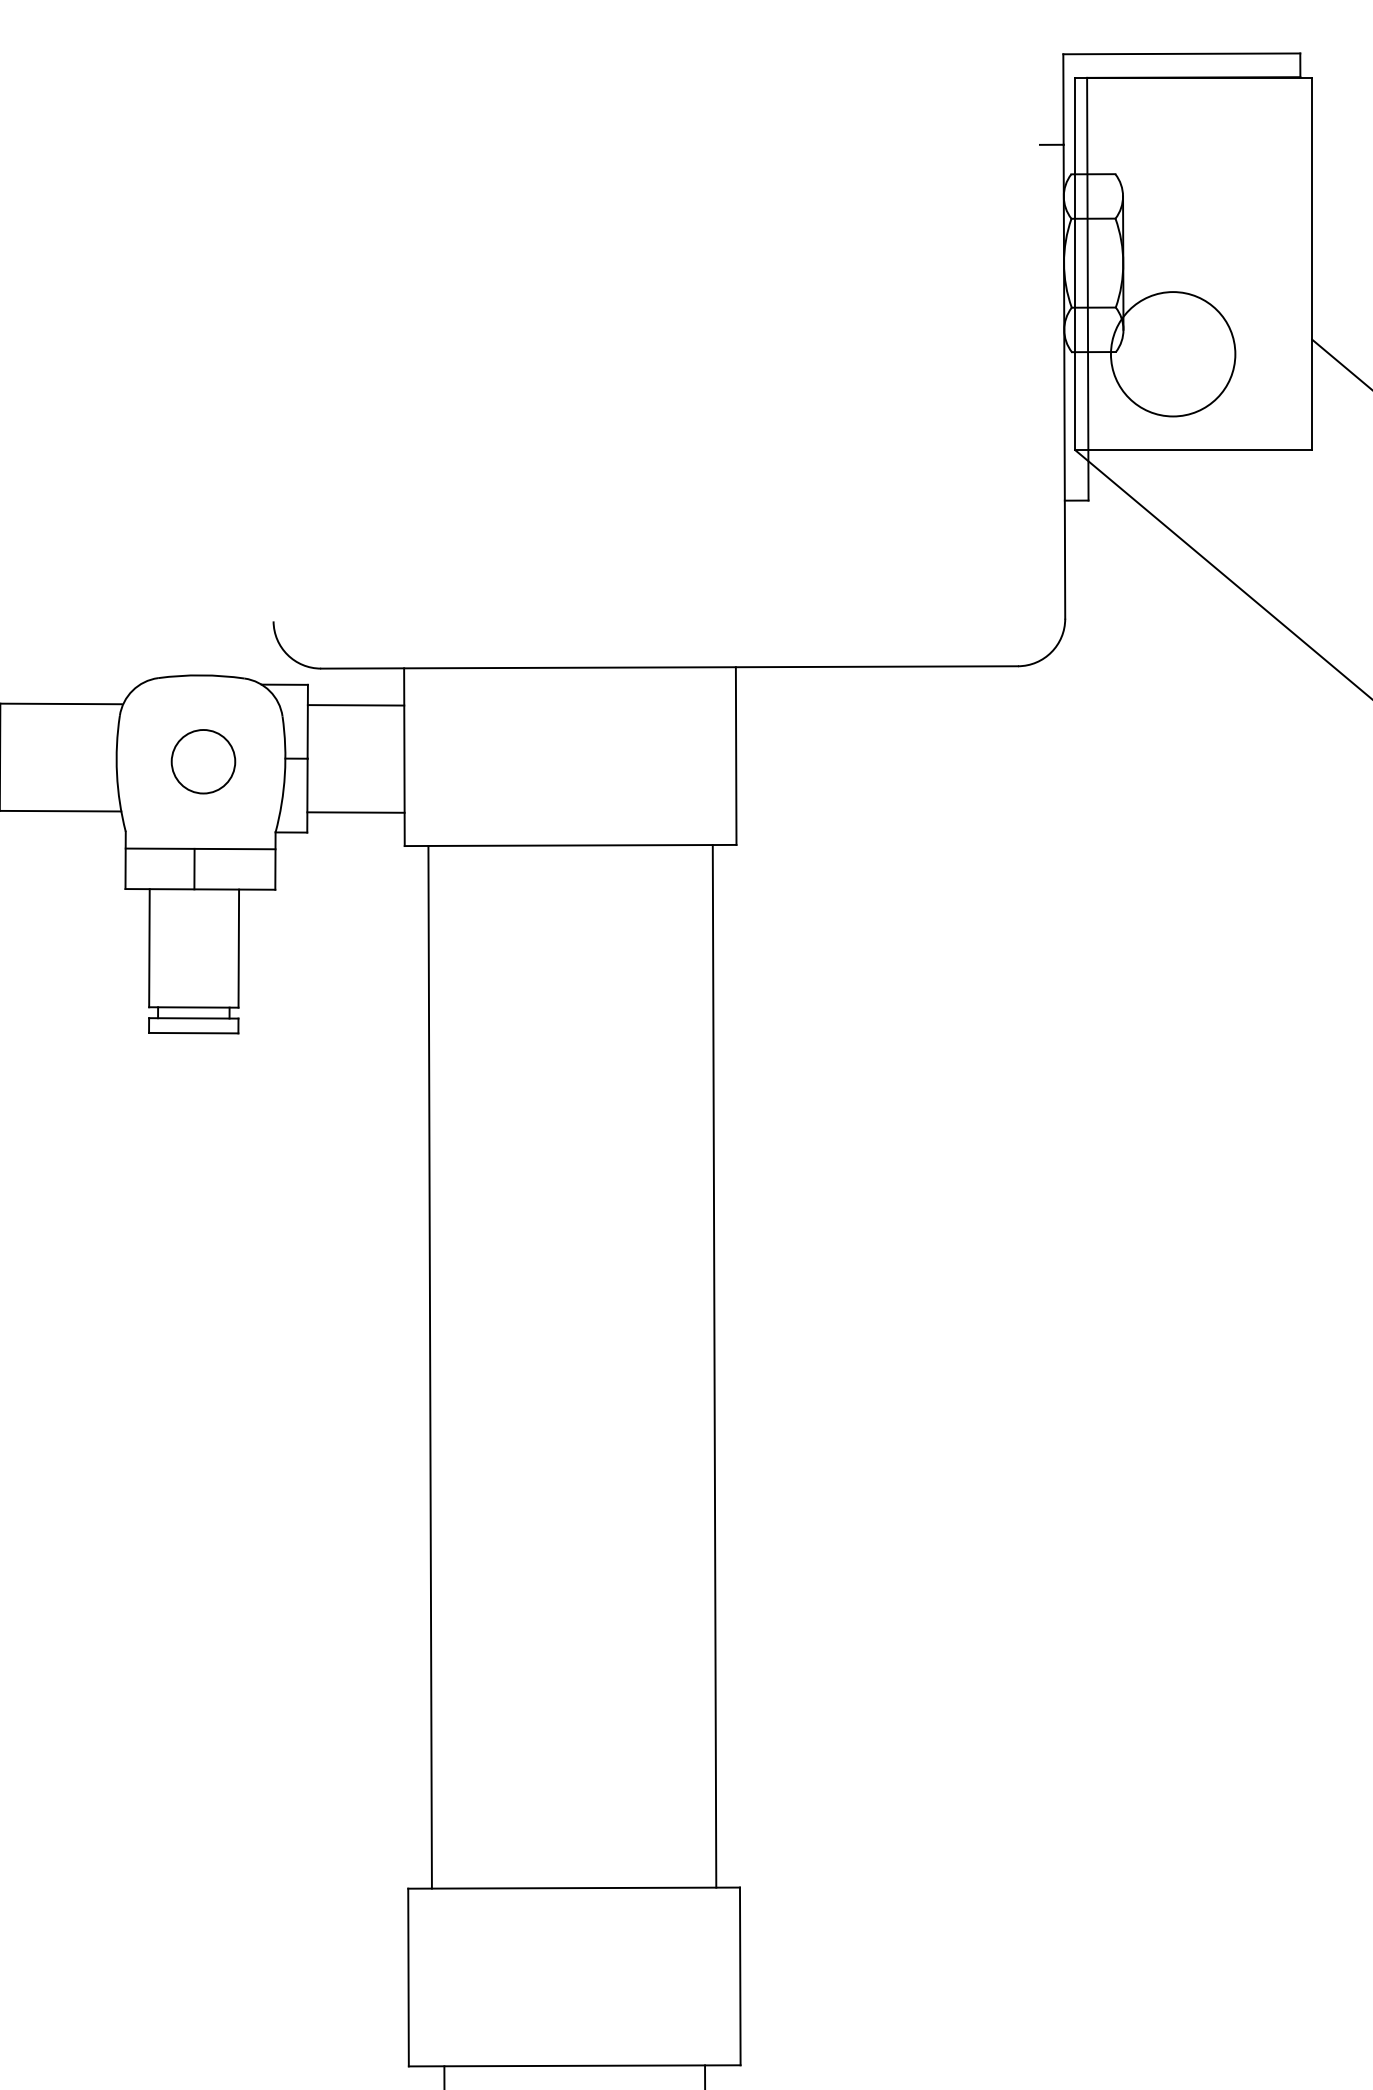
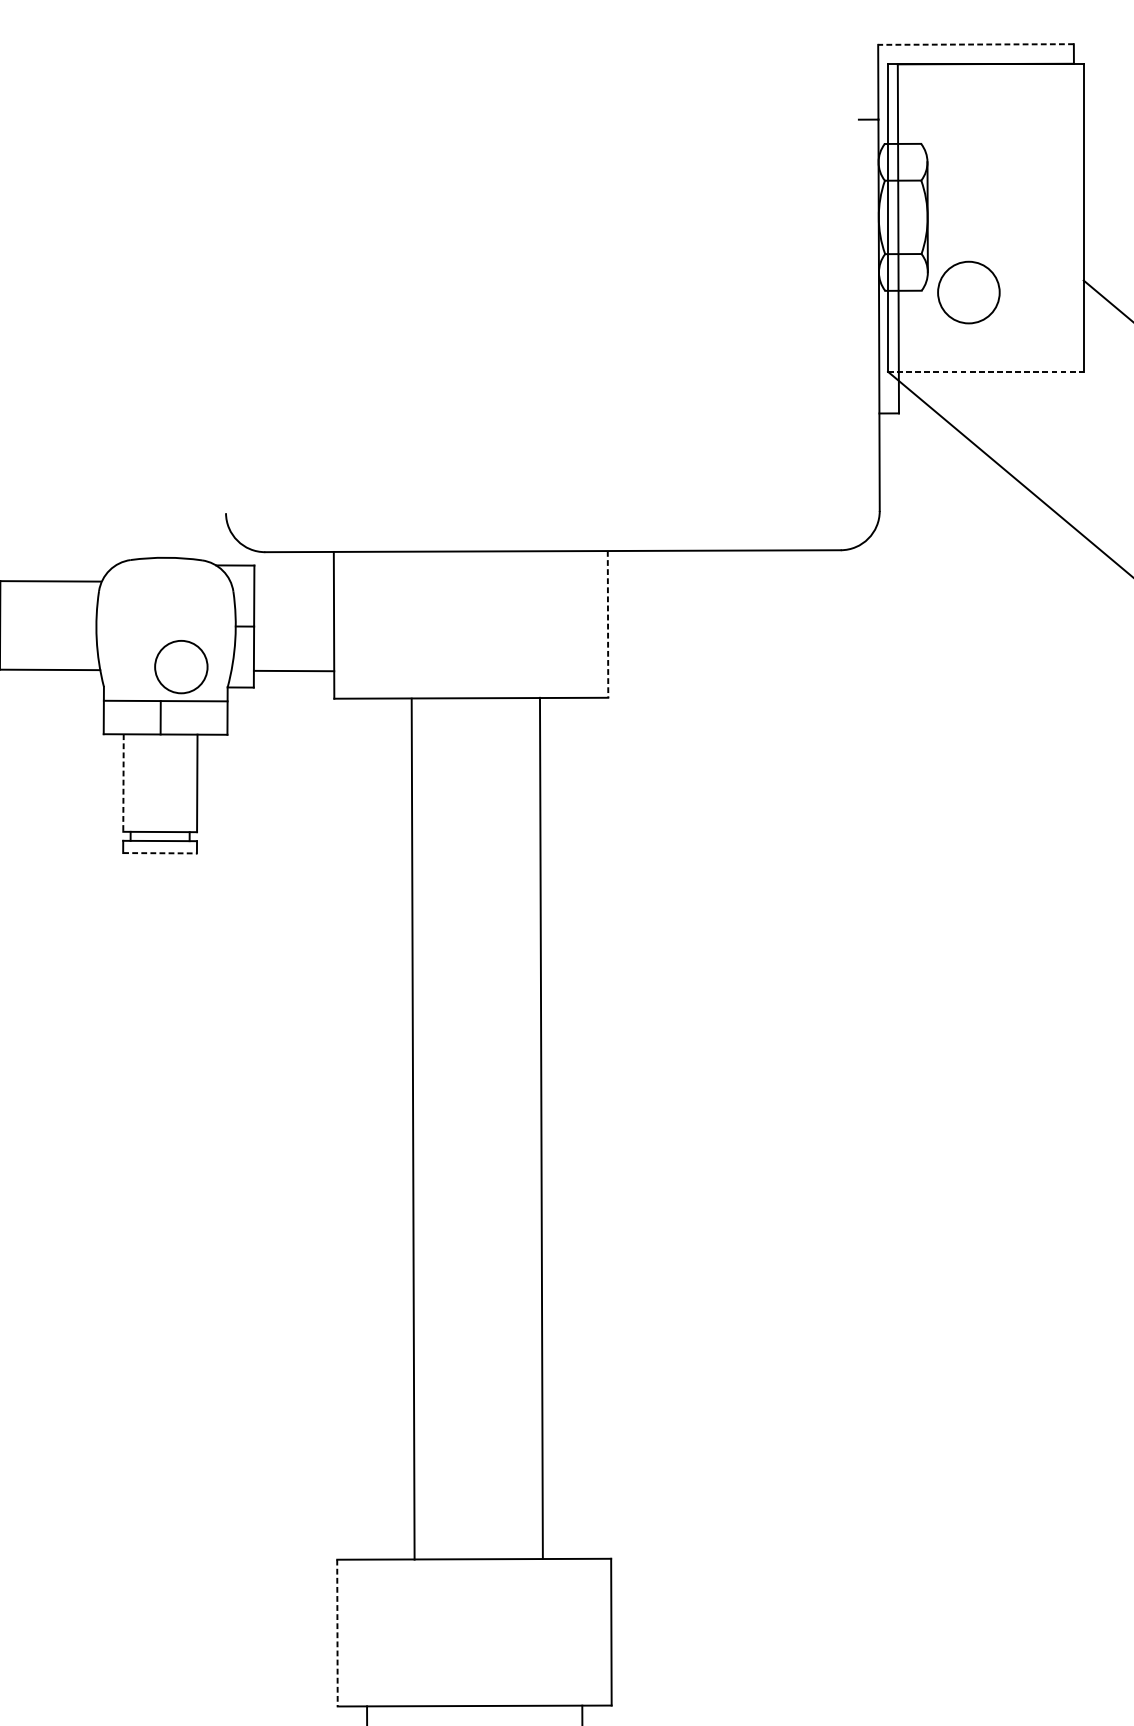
line: (1181, 53) -> (975, 44), solid -> dashed
circle: (1172, 354) -> (968, 292), size x0.6
line: (1194, 450) -> (986, 372), solid -> dashed
line: (355, 705) -> (293, 582), removed
line: (736, 756) -> (608, 624), solid -> dashed
circle: (203, 761) -> (181, 666), moved
line: (149, 948) -> (123, 783), solid -> dashed
line: (193, 1033) -> (159, 853), solid -> dashed
line: (429, 1366) -> (412, 1128), moved
line: (714, 1366) -> (541, 1128), moved
line: (408, 1977) -> (337, 1633), solid -> dashed

